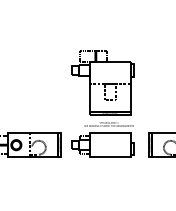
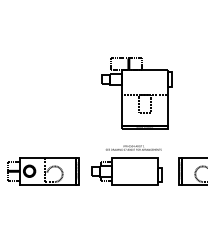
part: (102, 83) -> (136, 93), moved

